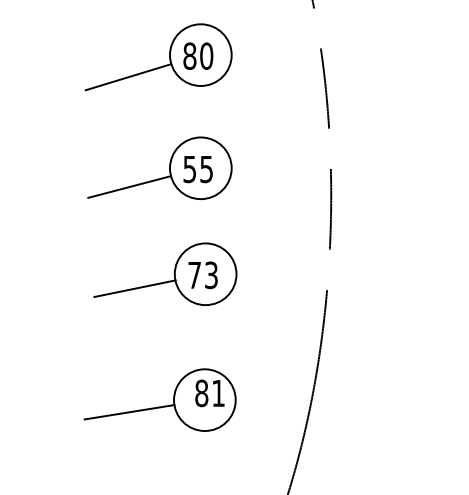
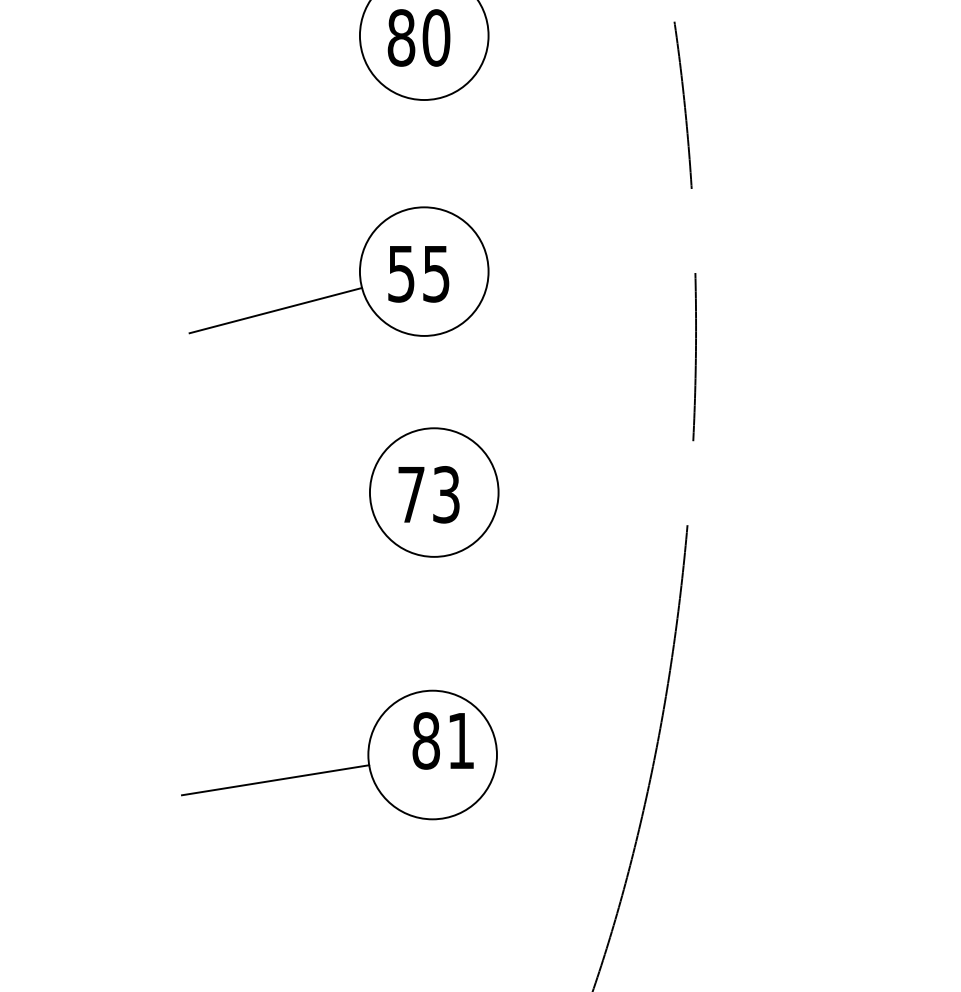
line: (128, 77) -> (273, 82), removed
line: (134, 288) -> (285, 522), removed

